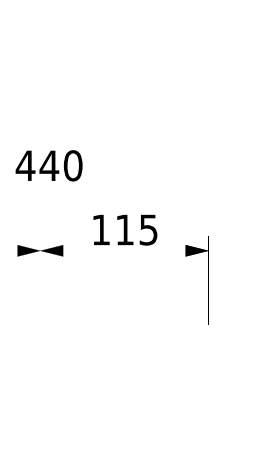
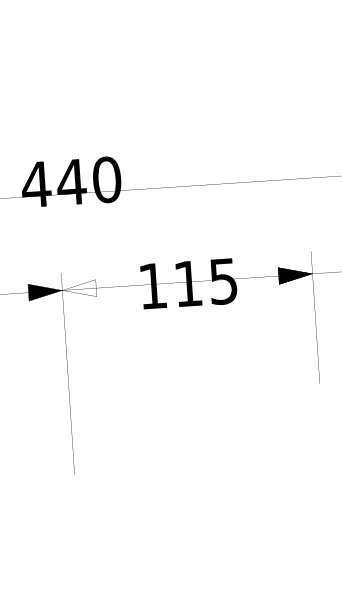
text: (48, 165) -> (70, 181), moved
text: (125, 229) -> (189, 283), moved
fill: (51, 250) -> (78, 288), removed

